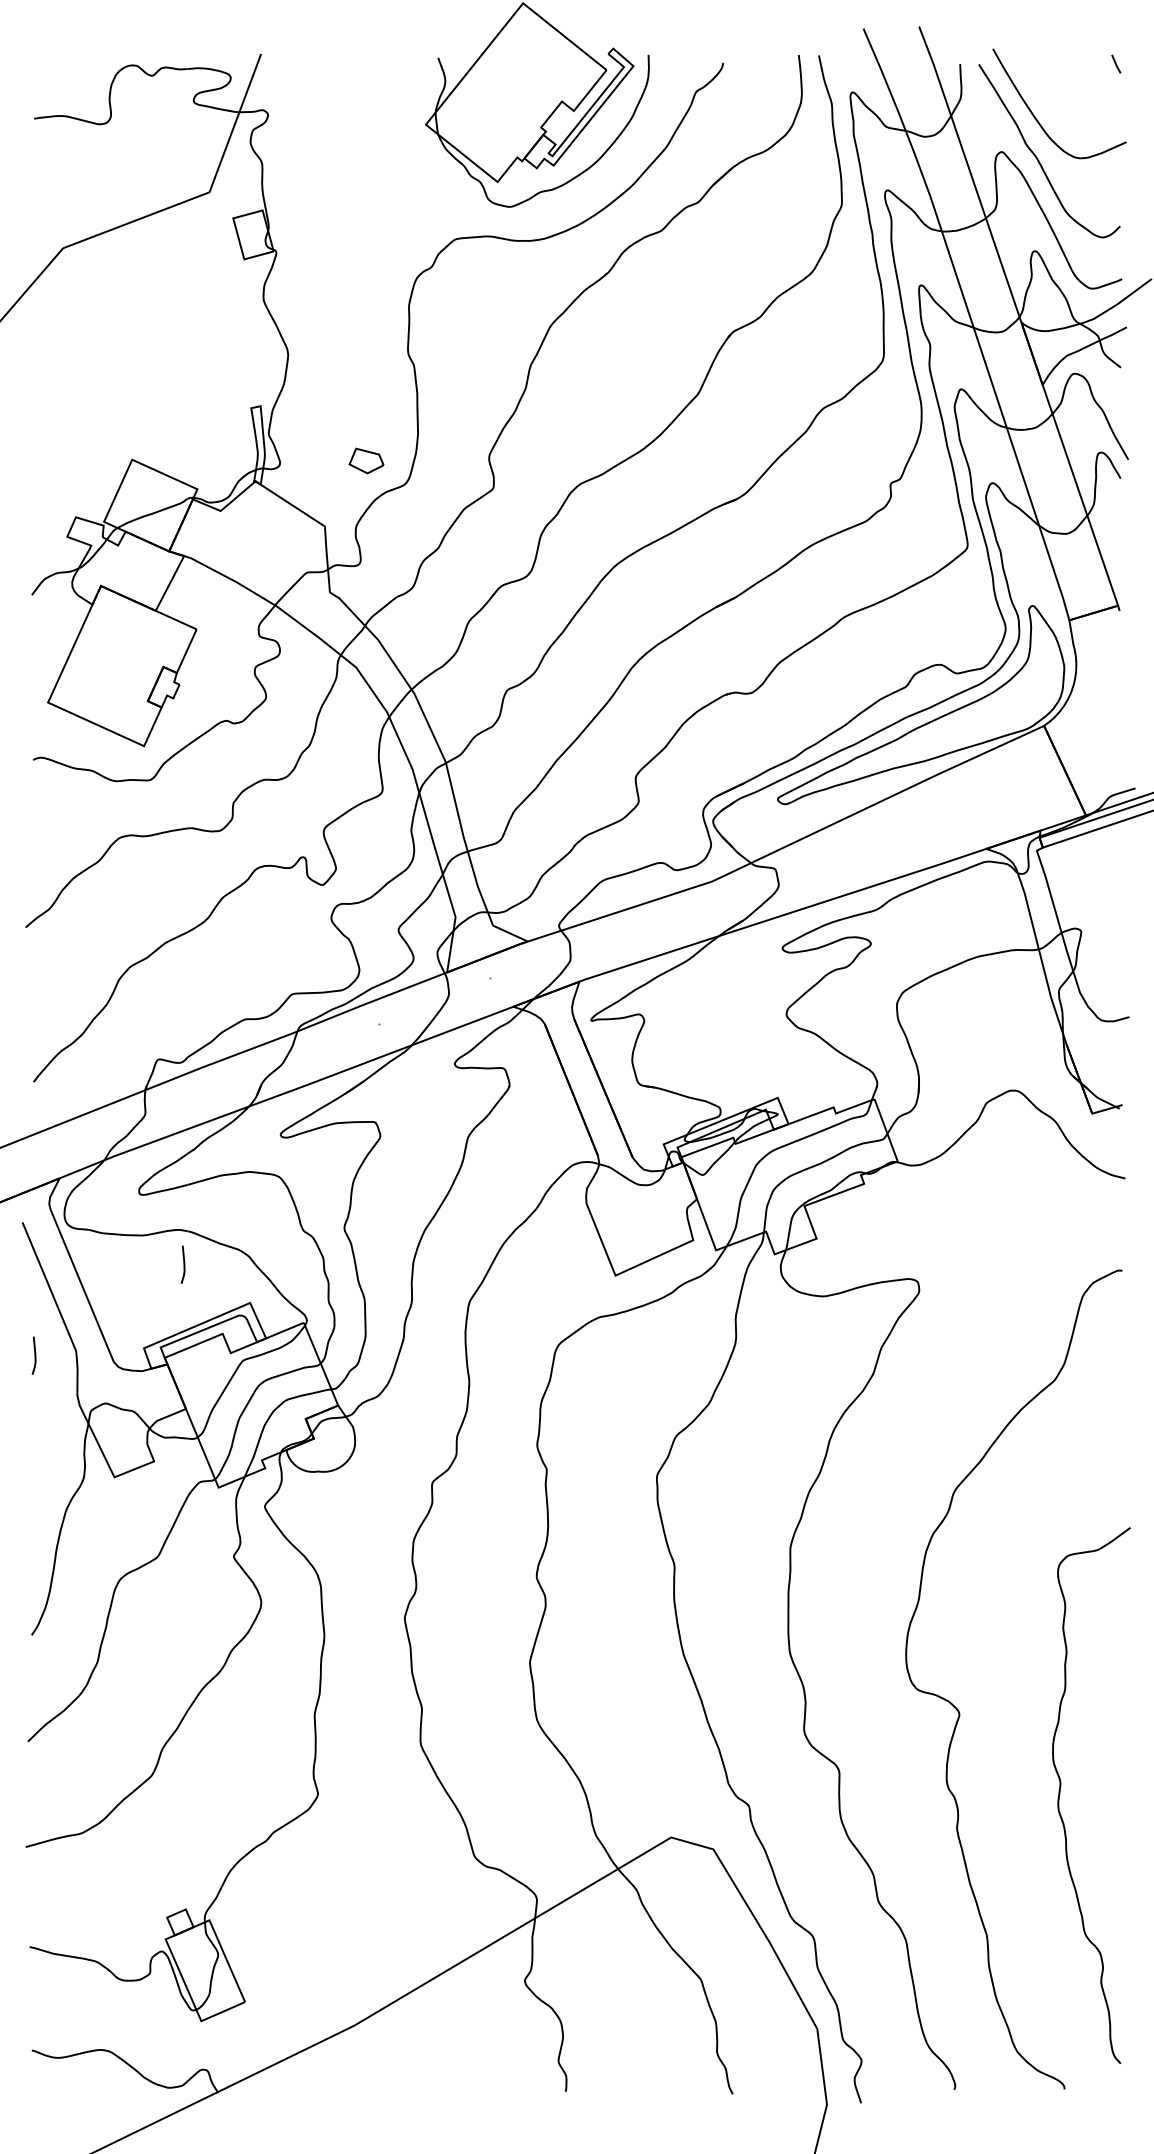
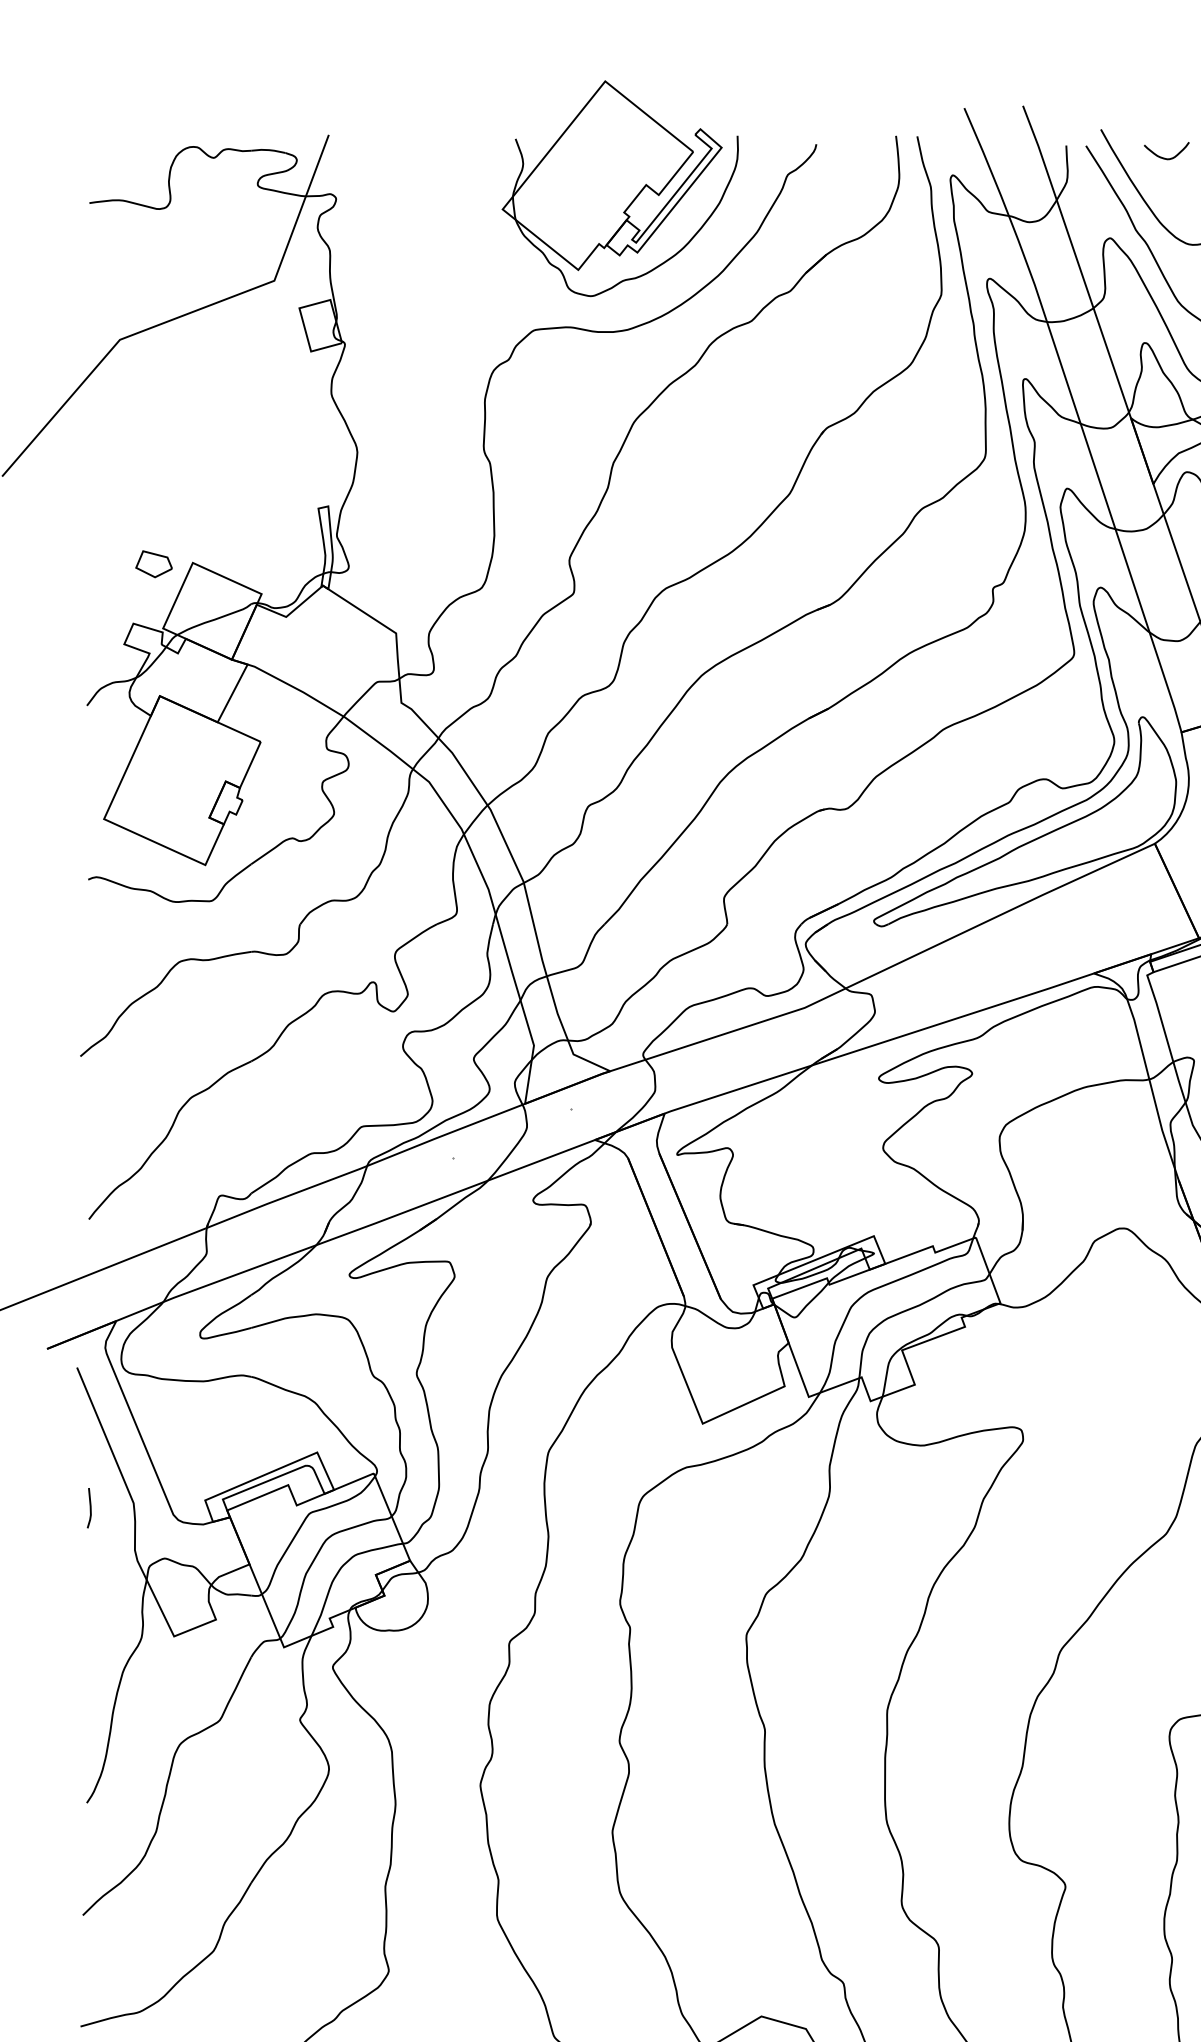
curve: (1053, 75) -> (1164, 157), added
part: (366, 460) -> (154, 563), moved
line: (183, 1264) -> (246, 1411), removed

